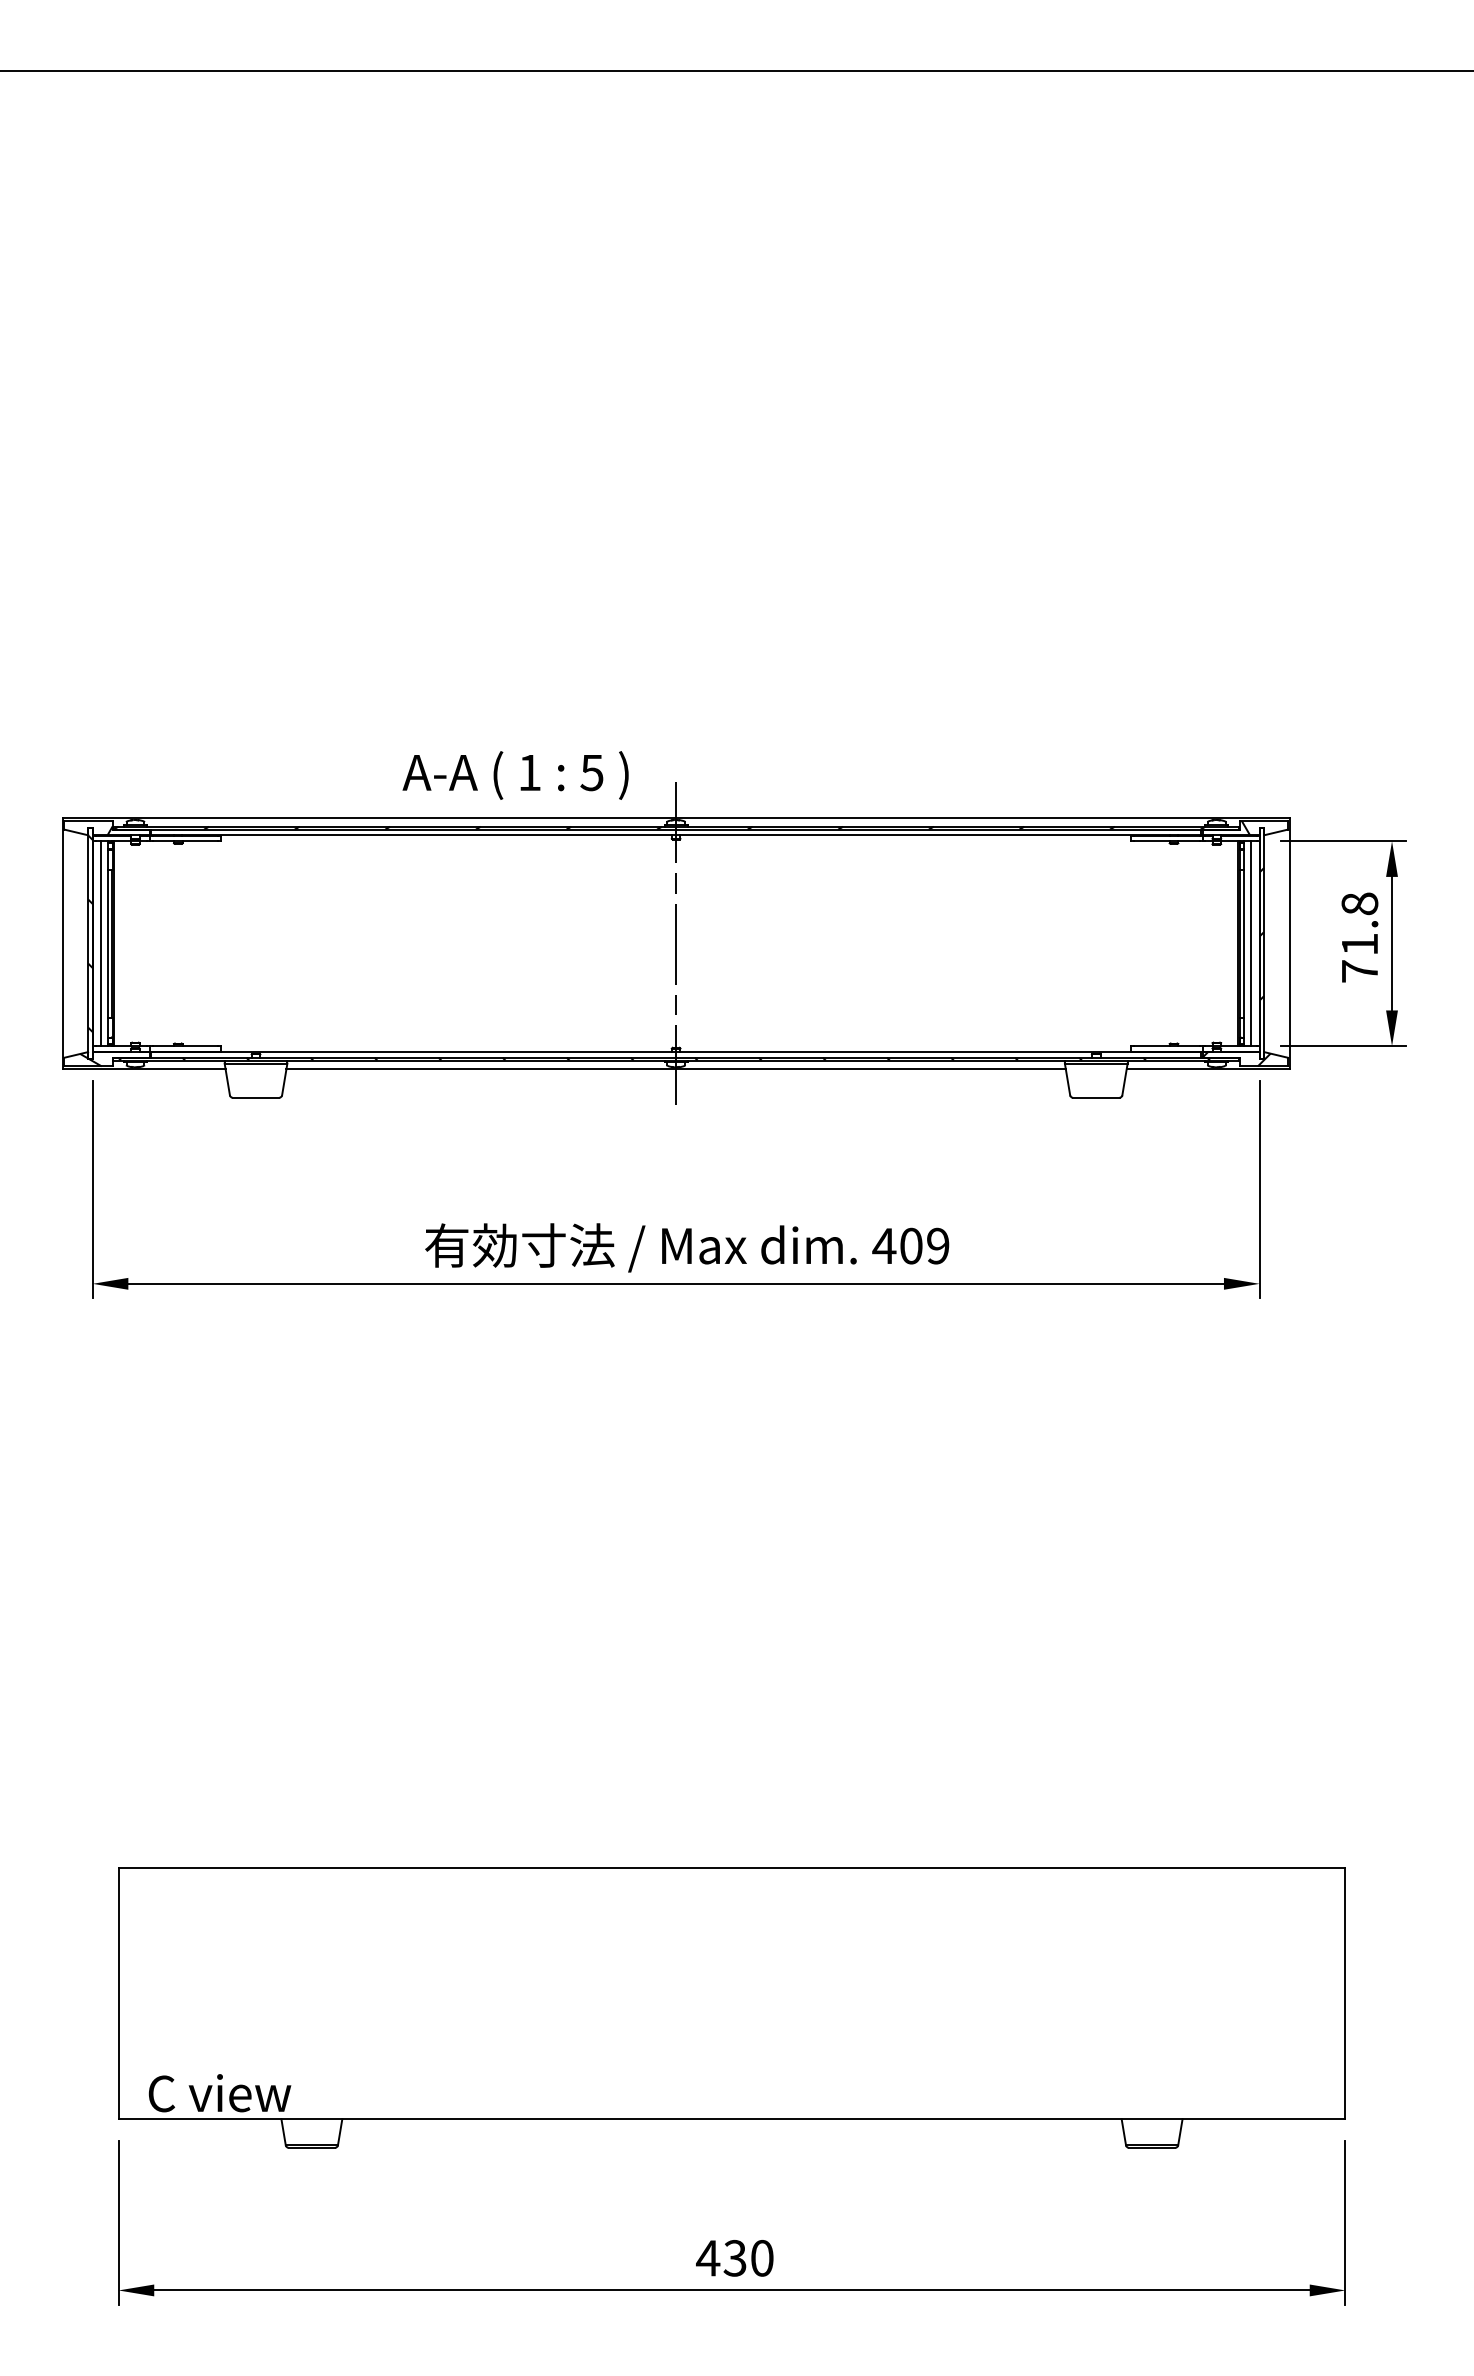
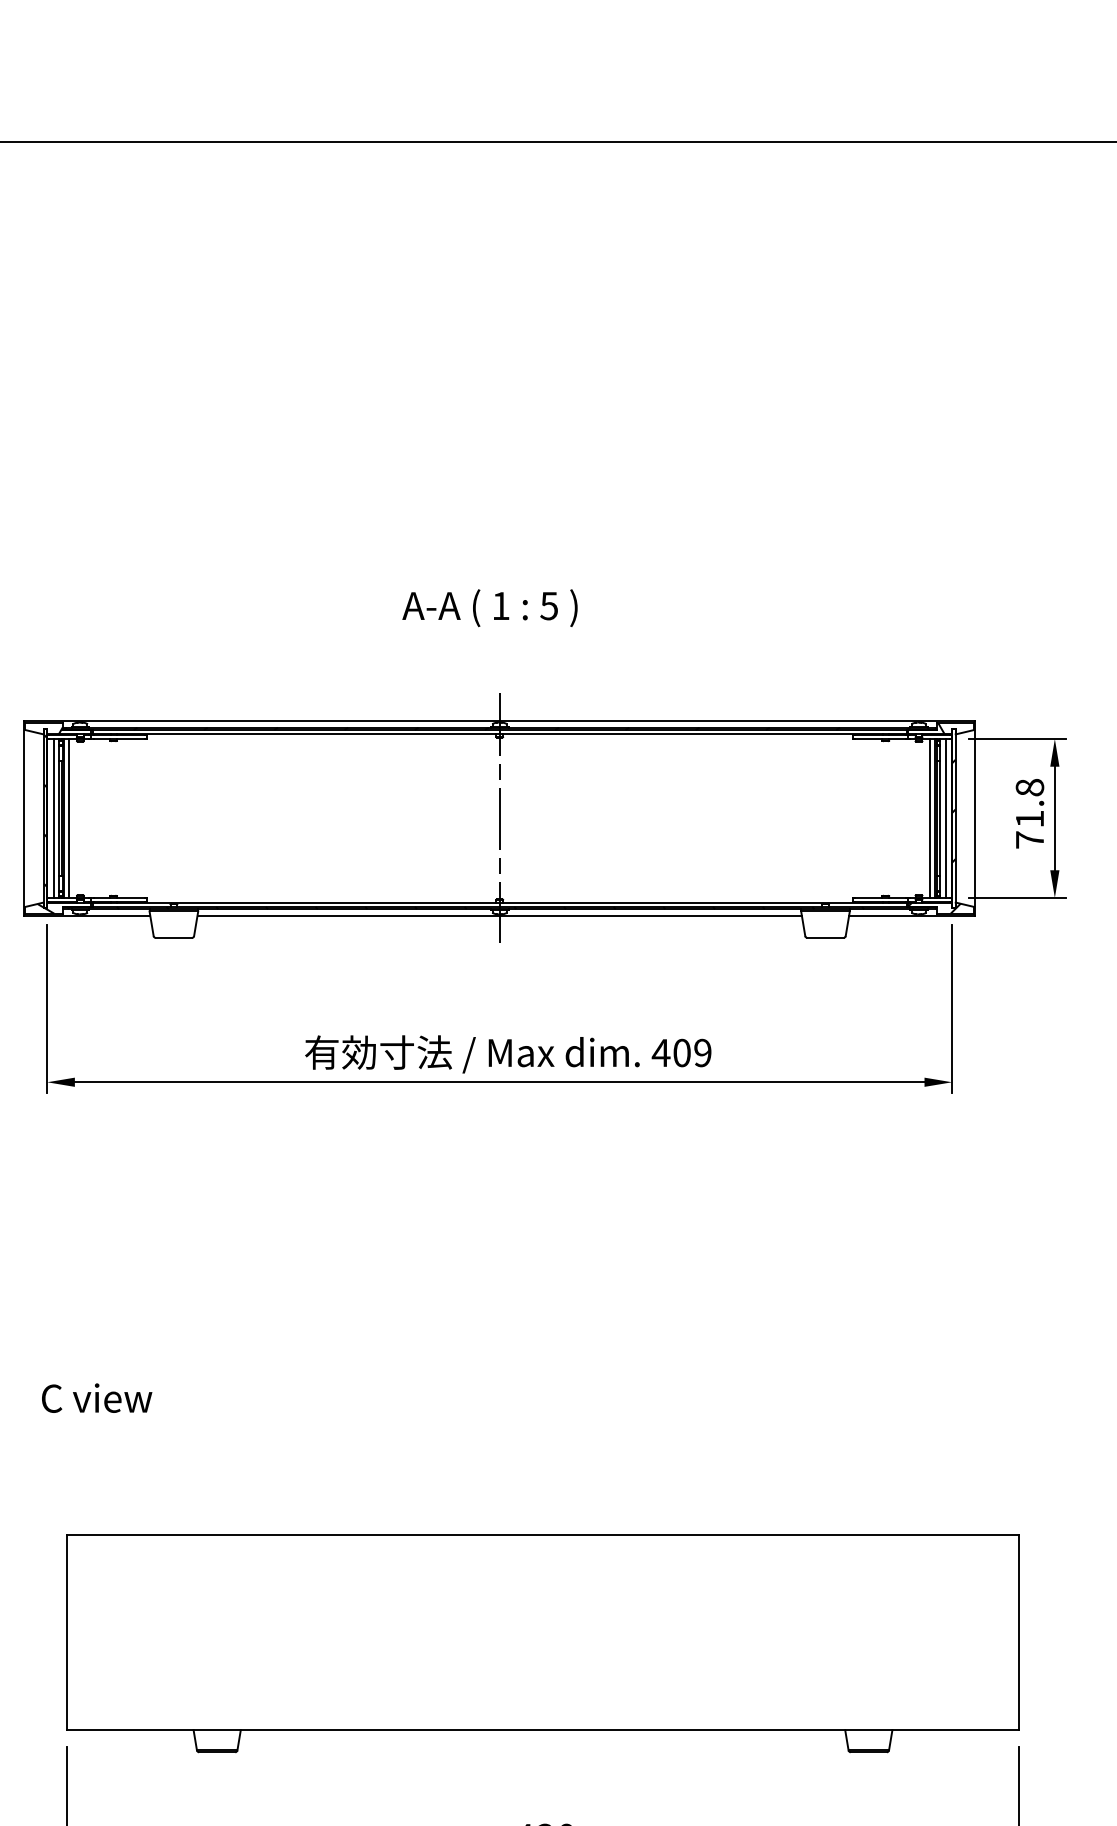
text: (515, 775) -> (489, 608), moved
line: (121, 943) -> (69, 818), added
line: (1231, 943) -> (930, 818), added
text: (219, 2093) -> (96, 1398), moved

